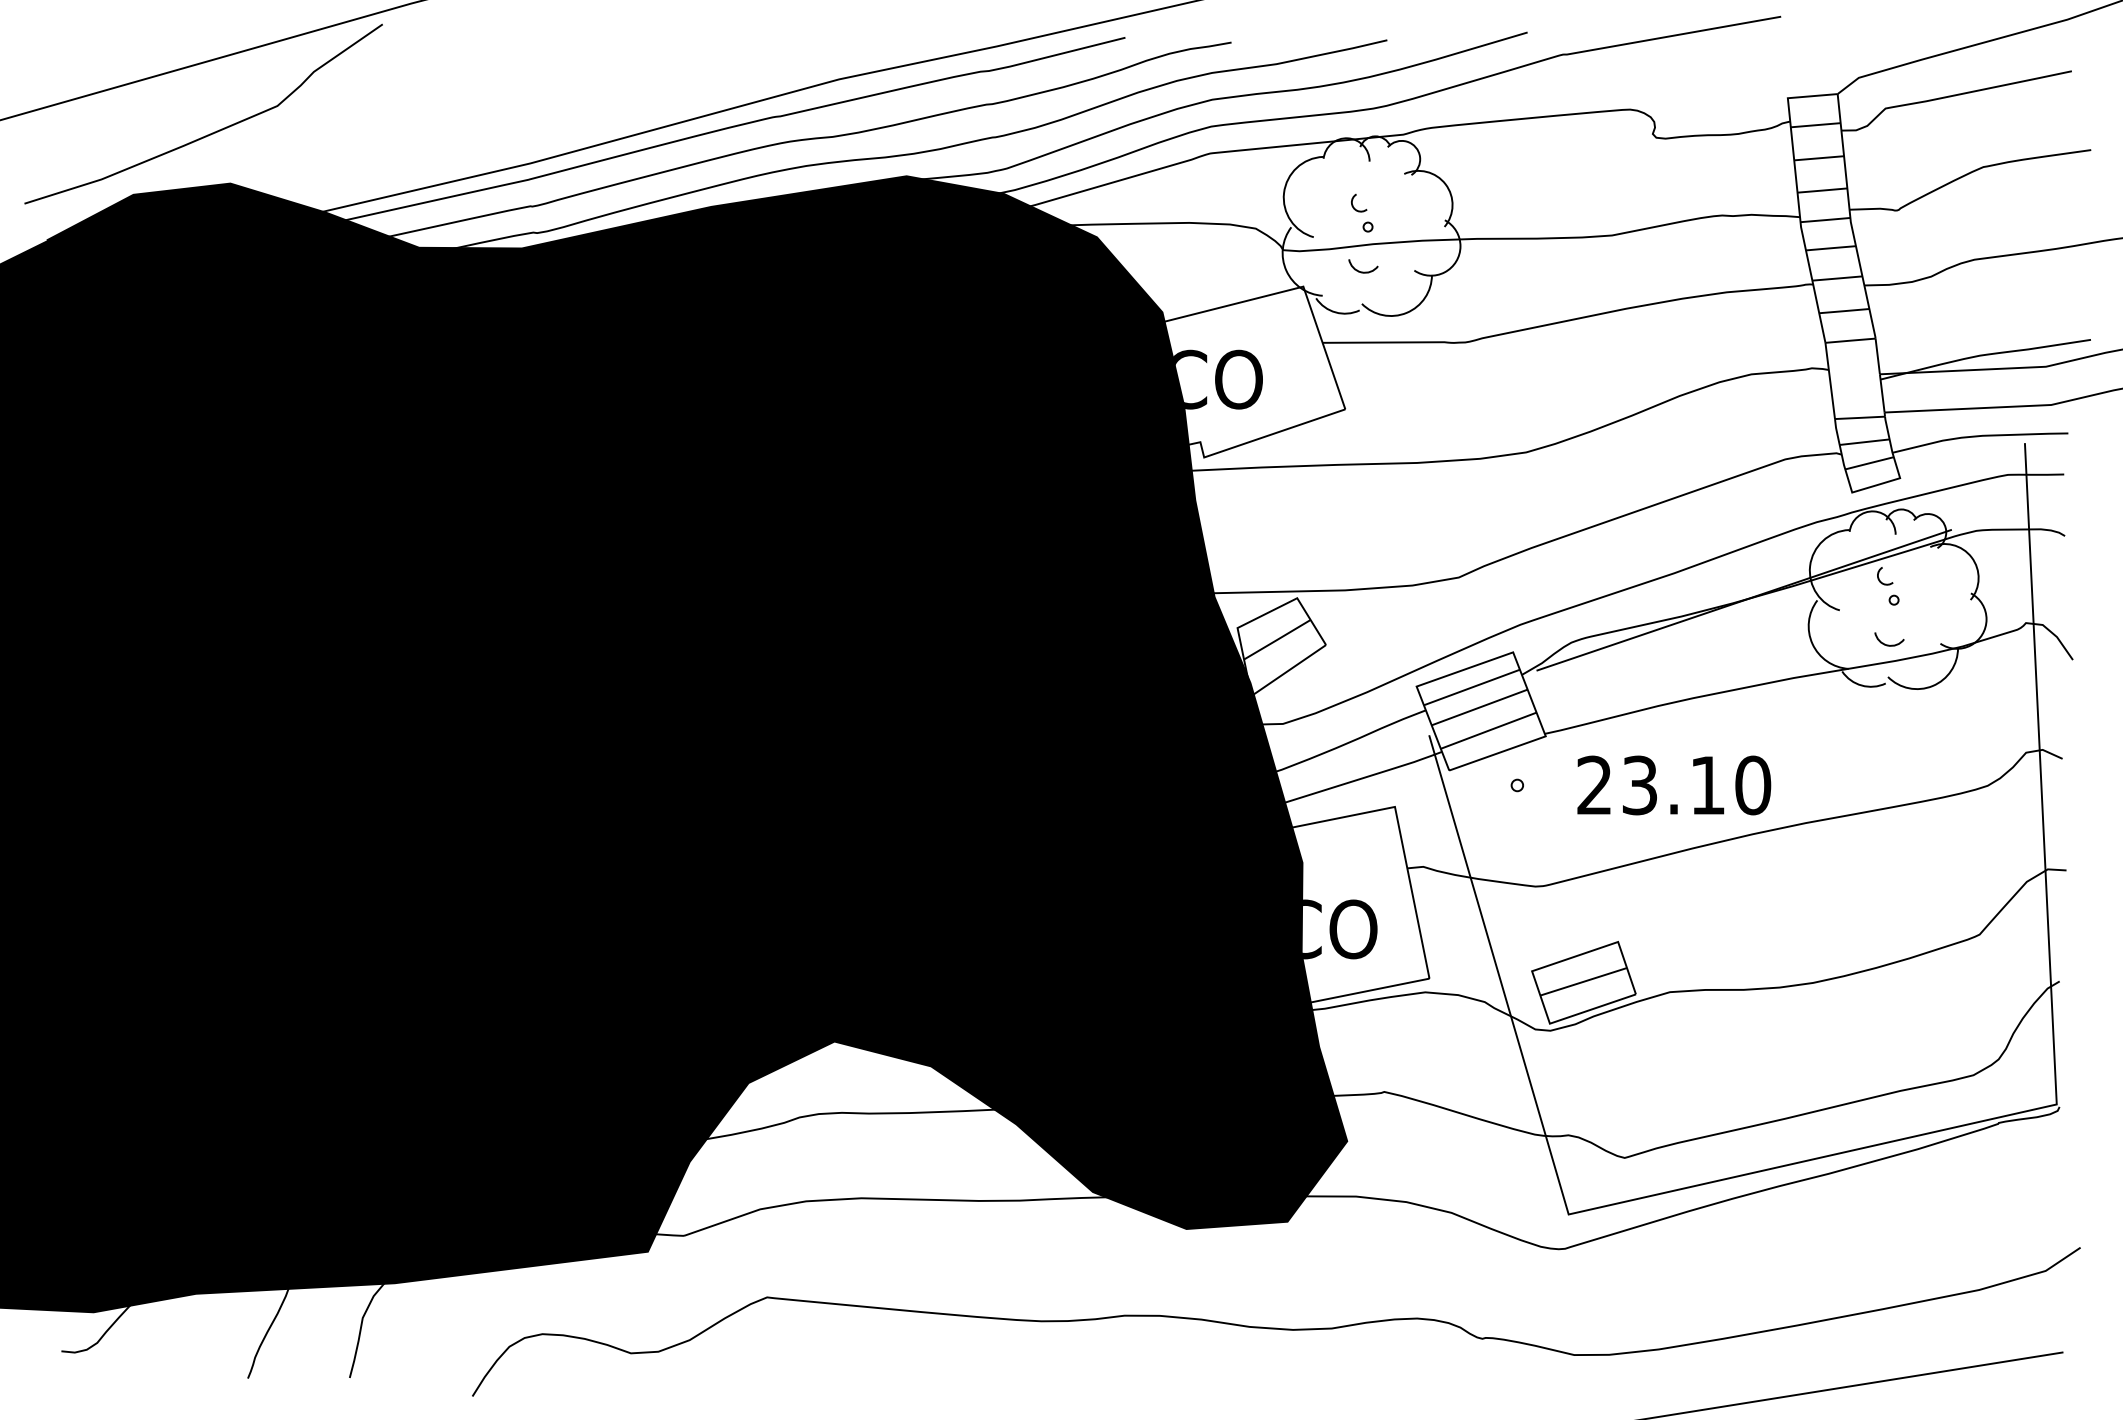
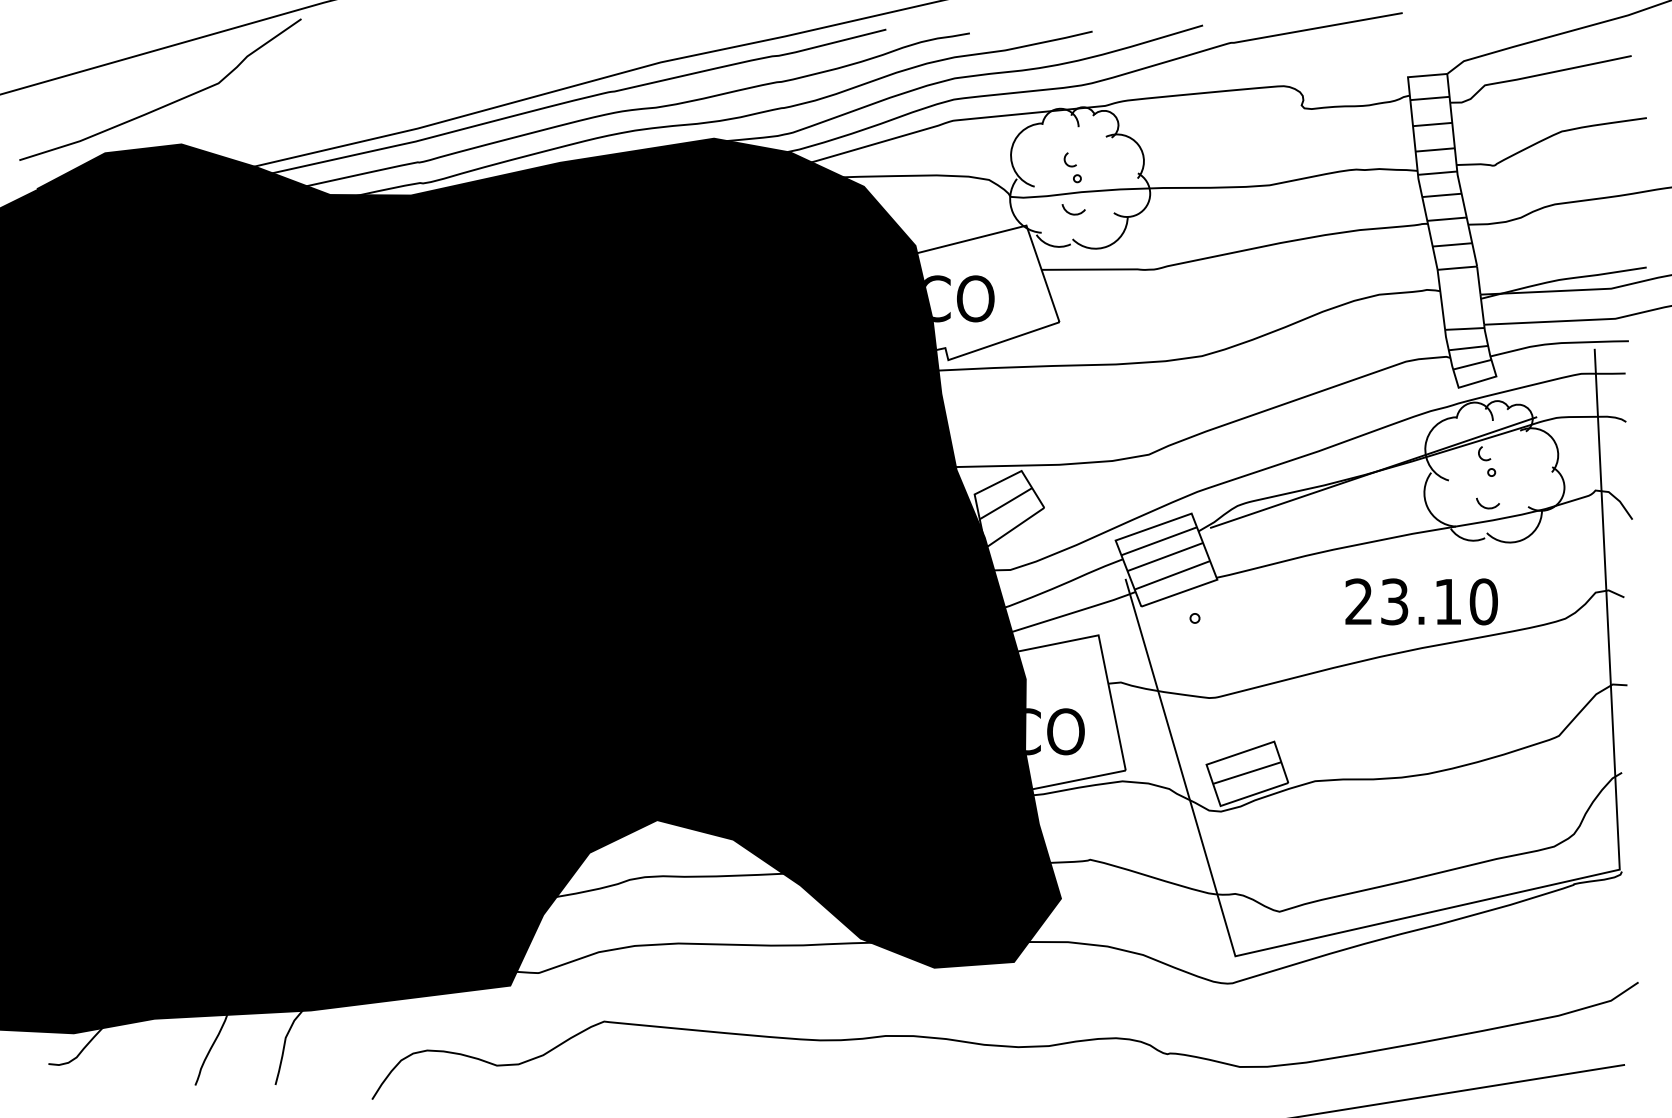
text: (1674, 785) -> (1421, 601), moved

